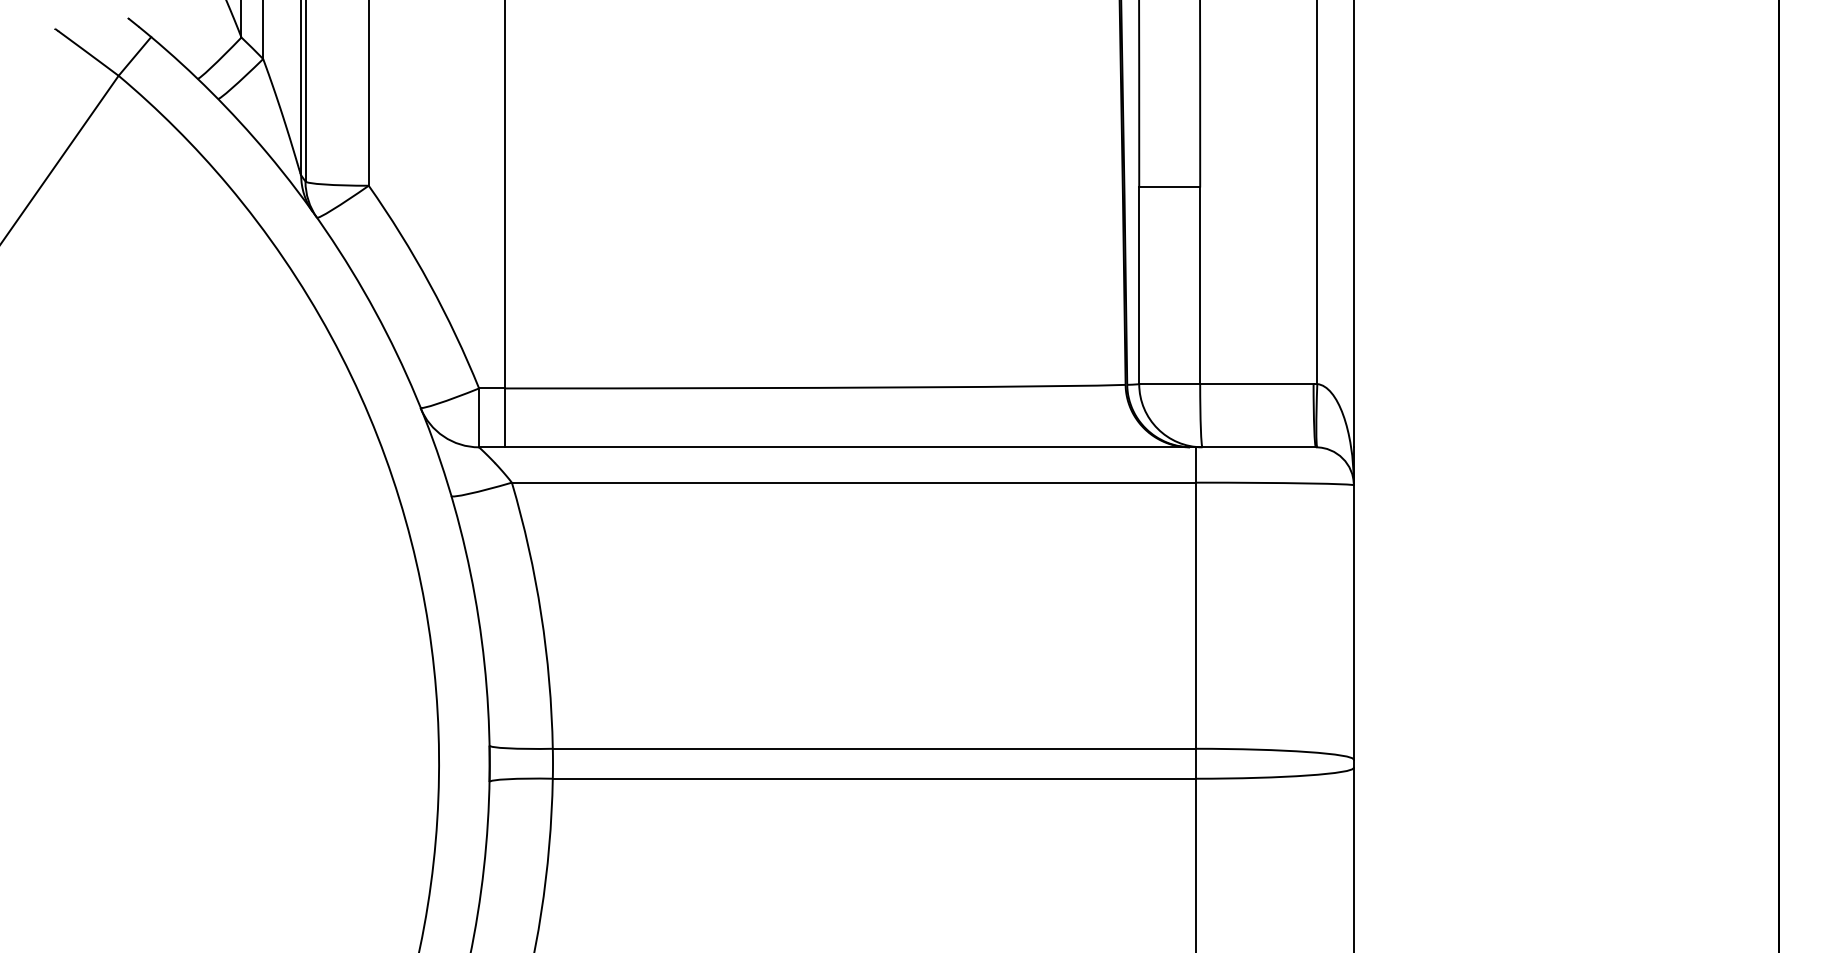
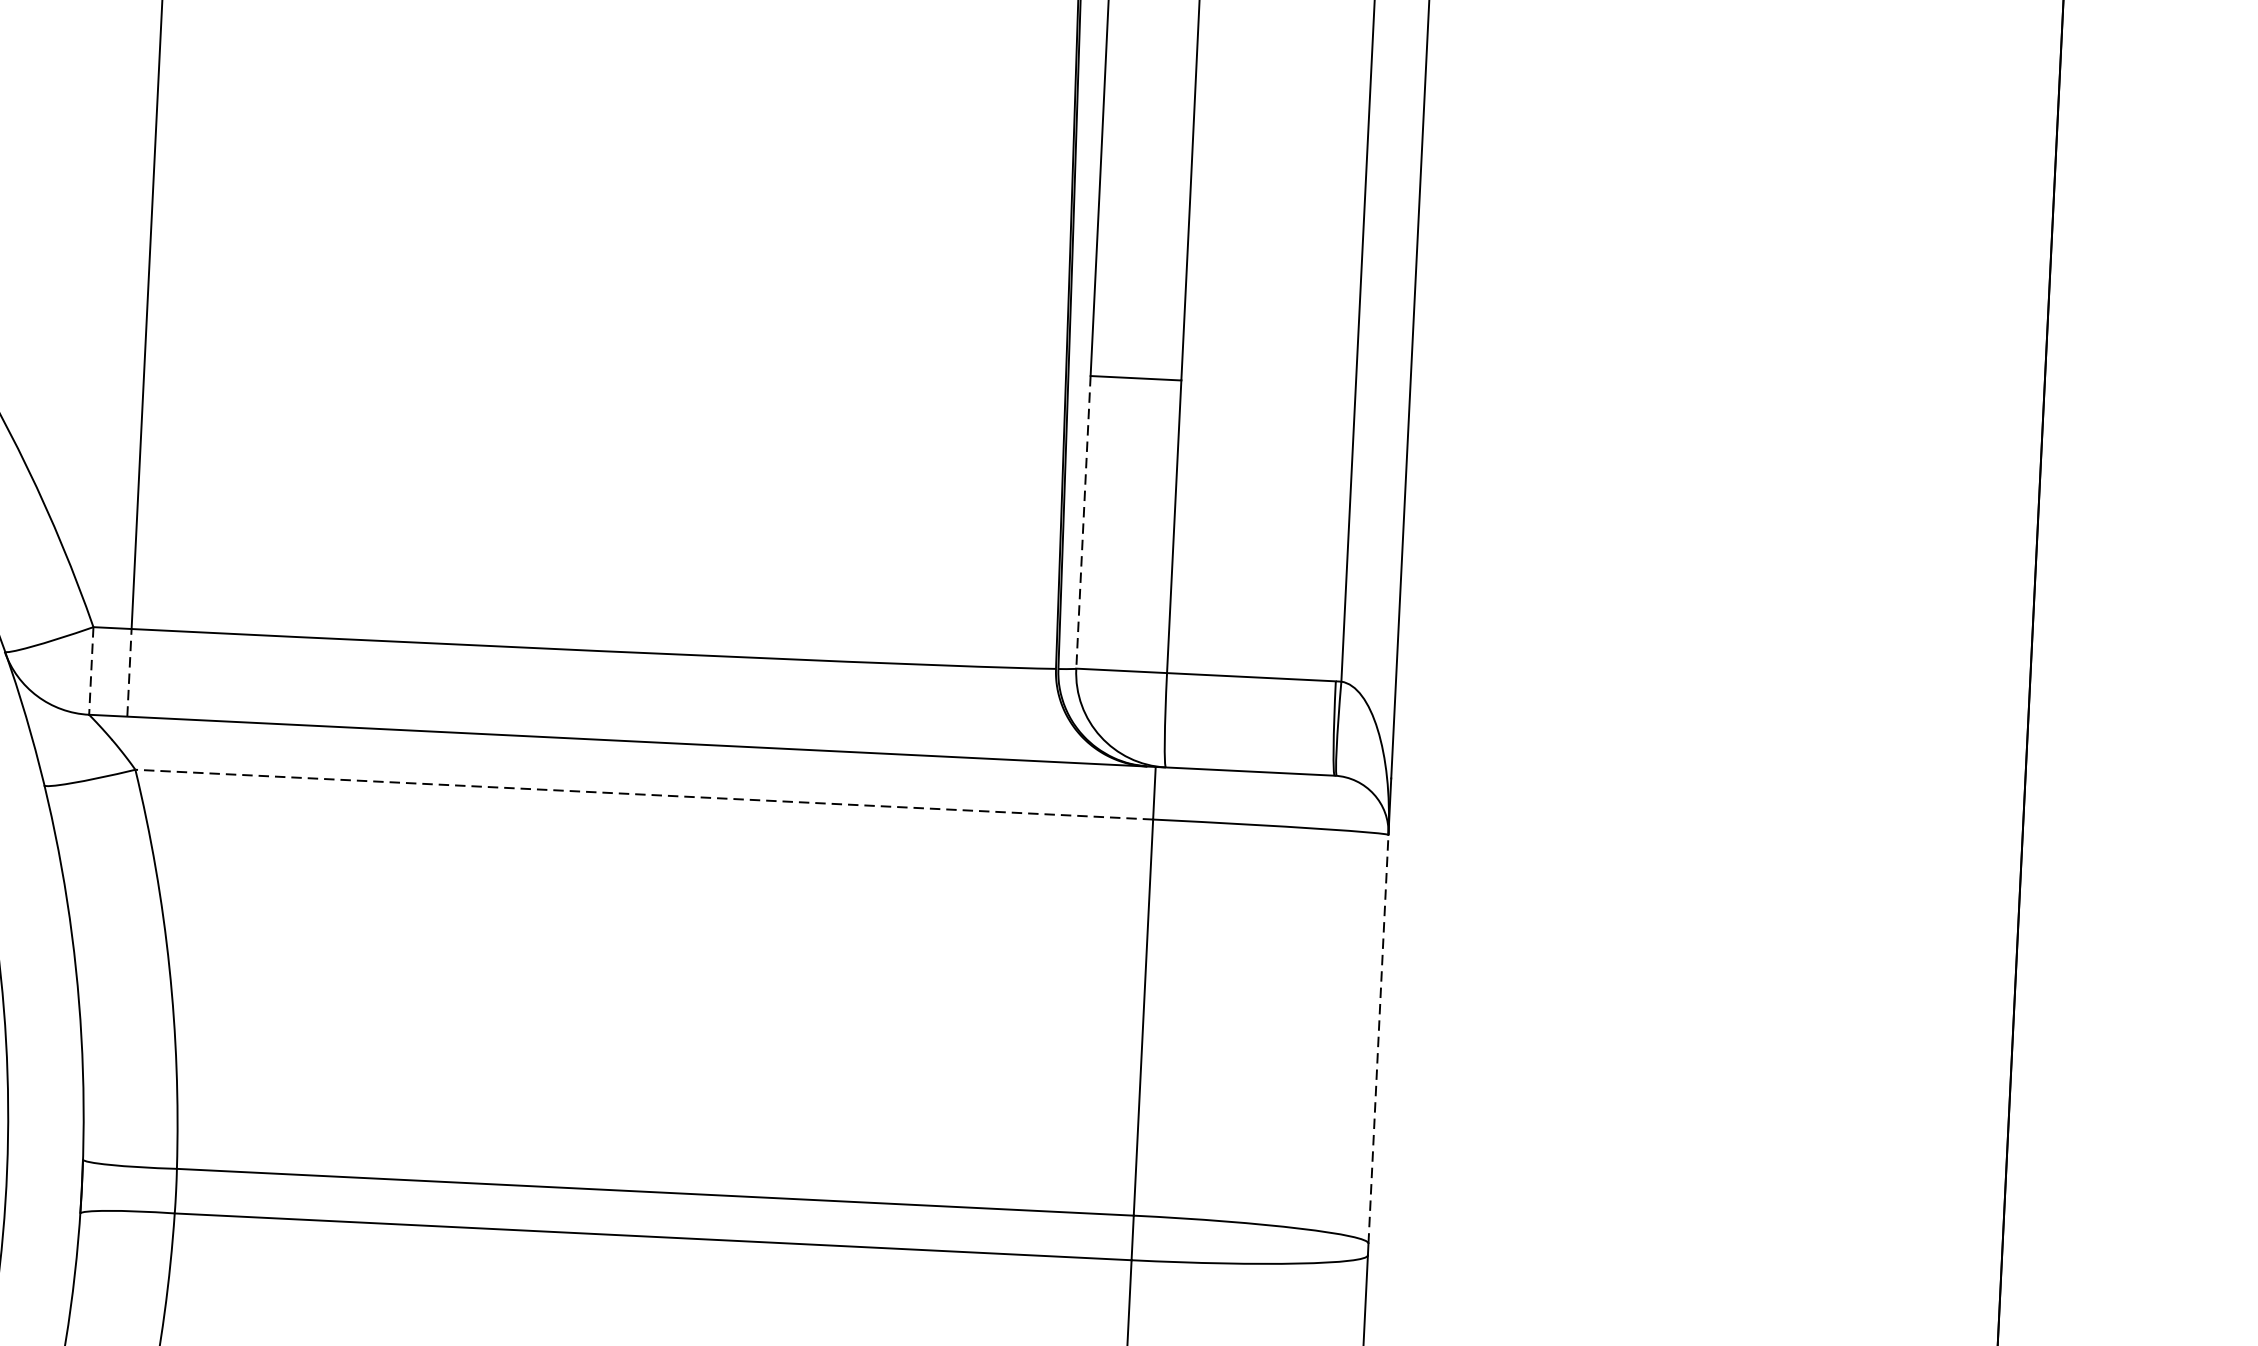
line: (1139, 286) -> (1083, 523), solid -> dashed
line: (504, 417) -> (129, 672), solid -> dashed
line: (479, 418) -> (91, 671), solid -> dashed
line: (853, 482) -> (643, 794), solid -> dashed
line: (1353, 622) -> (1377, 1039), solid -> dashed

